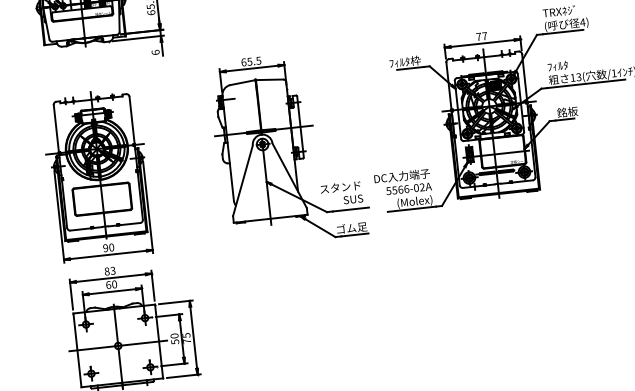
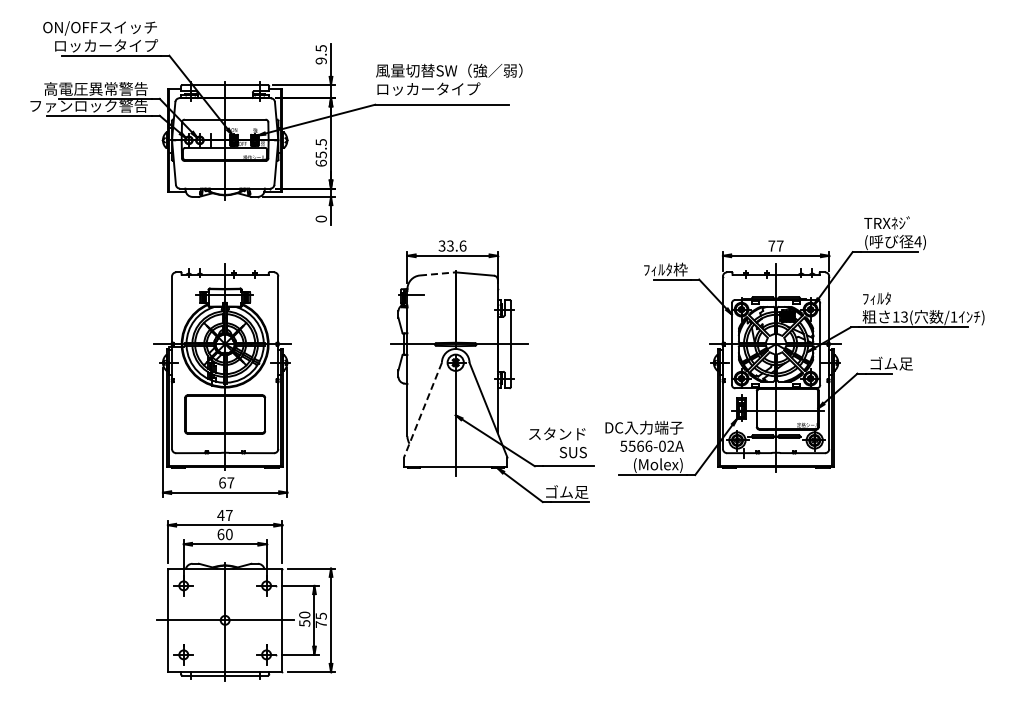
text: (155, 52) -> (320, 218), 6 -> 0
text: (251, 61) -> (452, 245), 65.5 -> 33.6
line: (242, 82) -> (437, 273), solid -> dashed
text: (572, 111) -> (890, 363), 銘板 -> ゴム足
line: (242, 181) -> (422, 410), solid -> dashed
text: (108, 247) -> (226, 482), 90 -> 67
text: (109, 271) -> (224, 515), 83 -> 47

